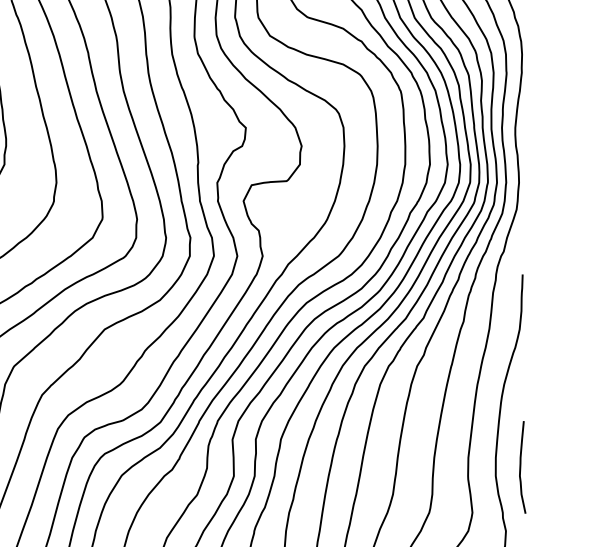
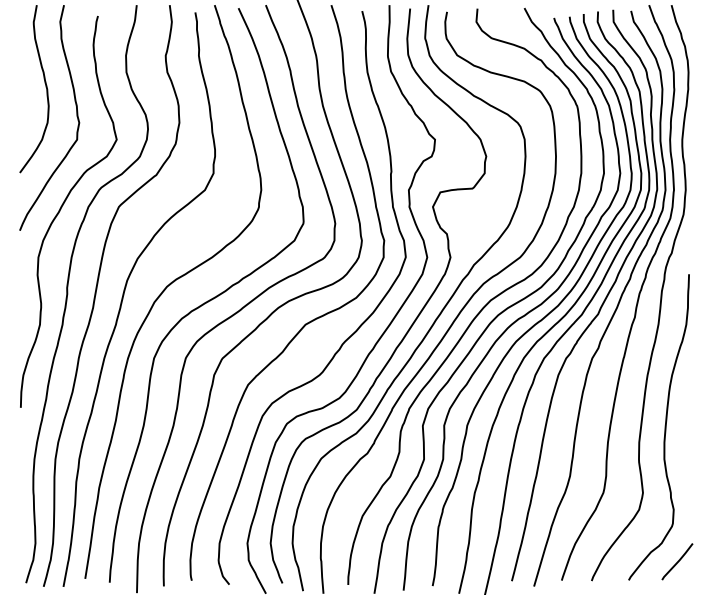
curve: (520, 466) -> (687, 450), removed

